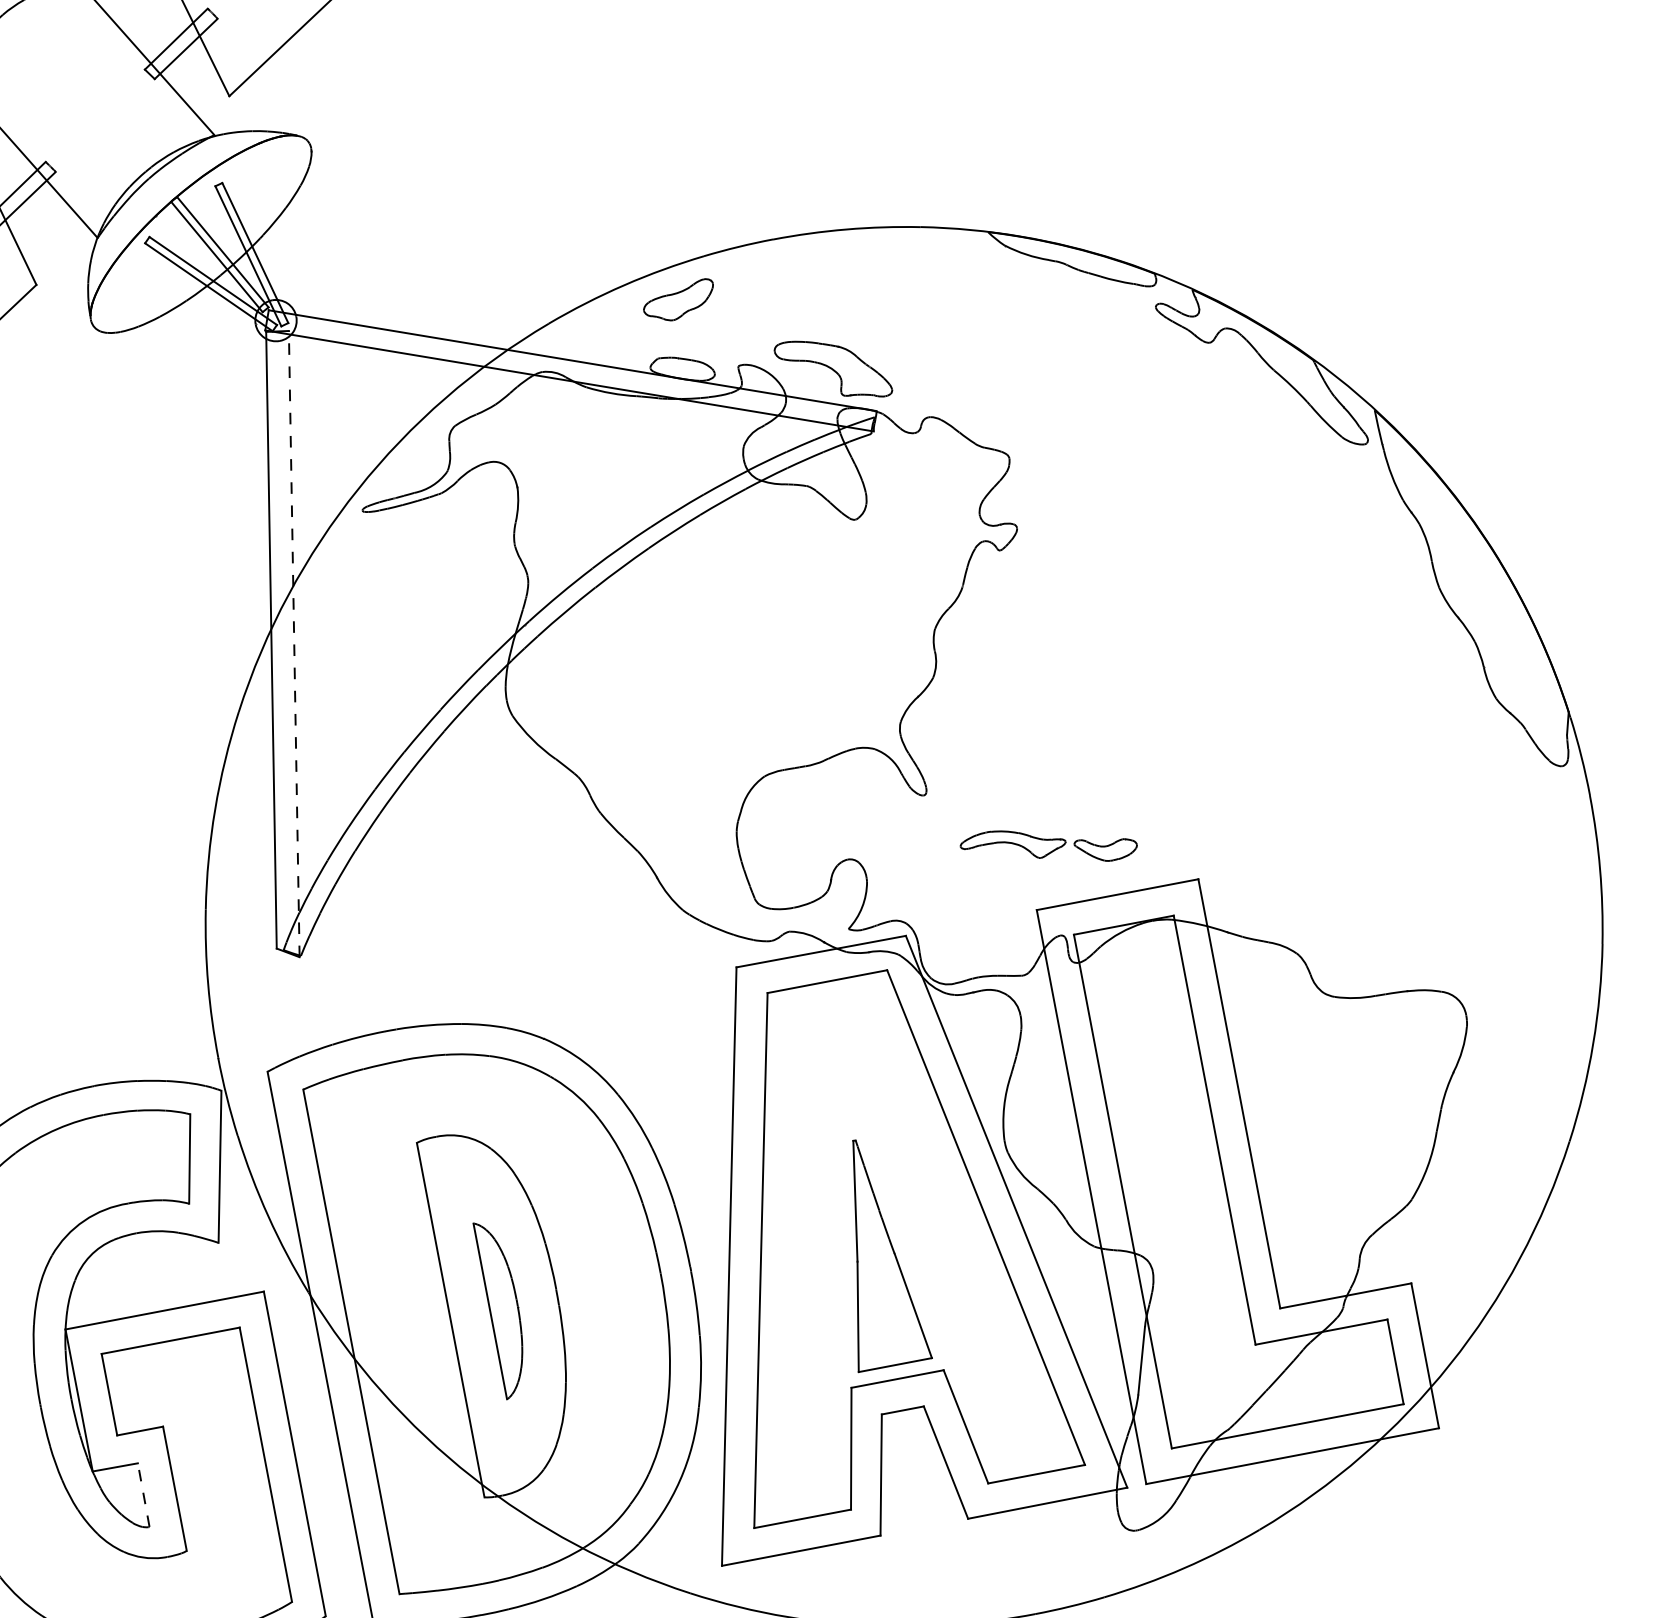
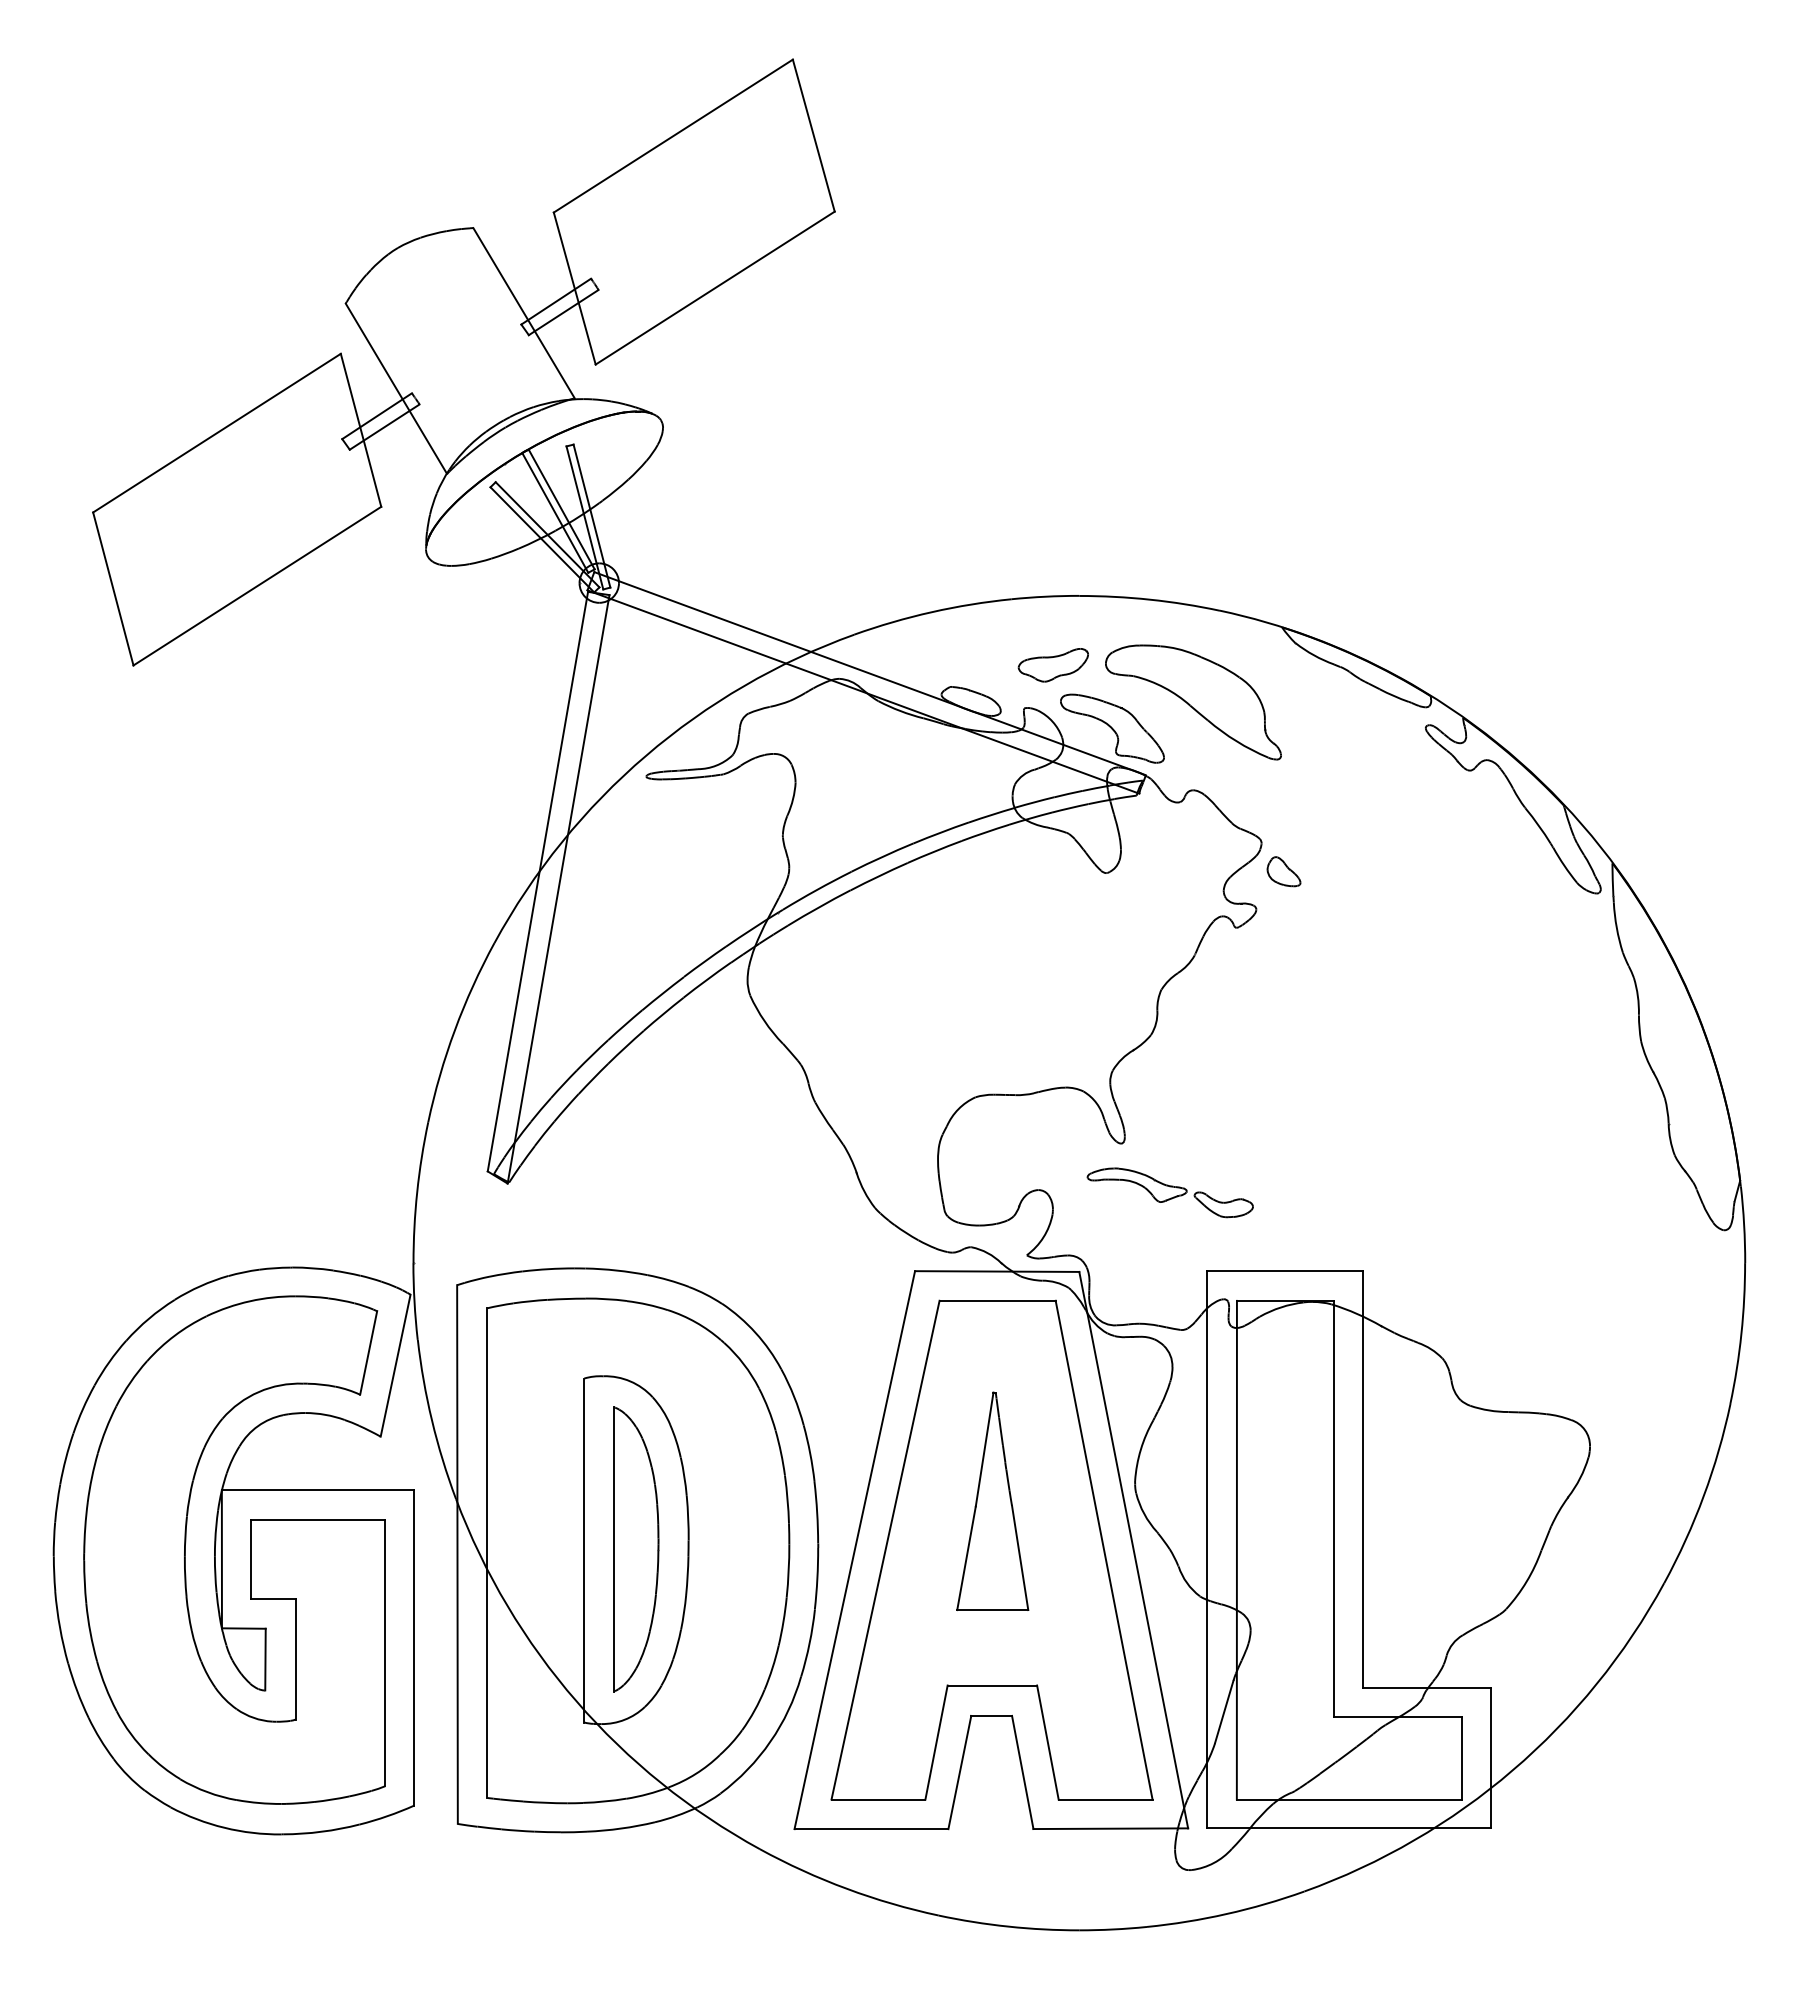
part: (678, 301) -> (1052, 665), moved
part: (911, 326) -> (1193, 702), added
part: (1037, 483) -> (1283, 871), added
line: (294, 644) -> (558, 889), dashed -> solid
part: (1048, 846) -> (1169, 1192), moved
part: (873, 1252) -> (992, 1500), moved
part: (504, 1308) -> (636, 1549), size x1.67
line: (143, 1495) -> (265, 1659), dashed -> solid

